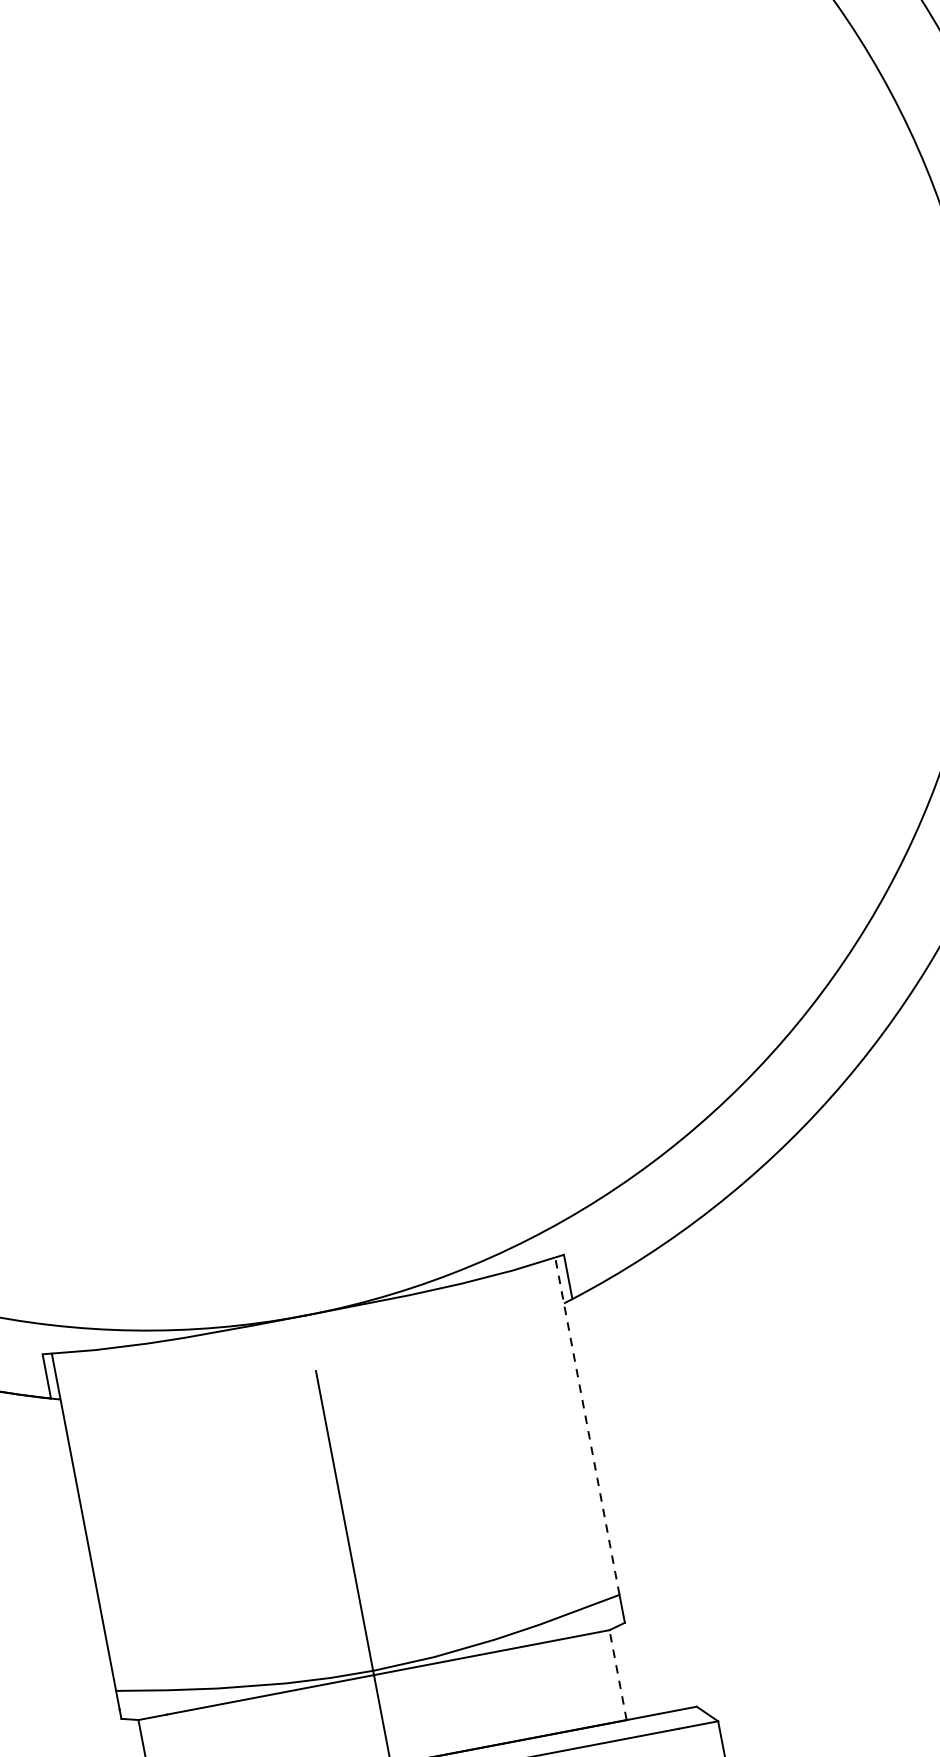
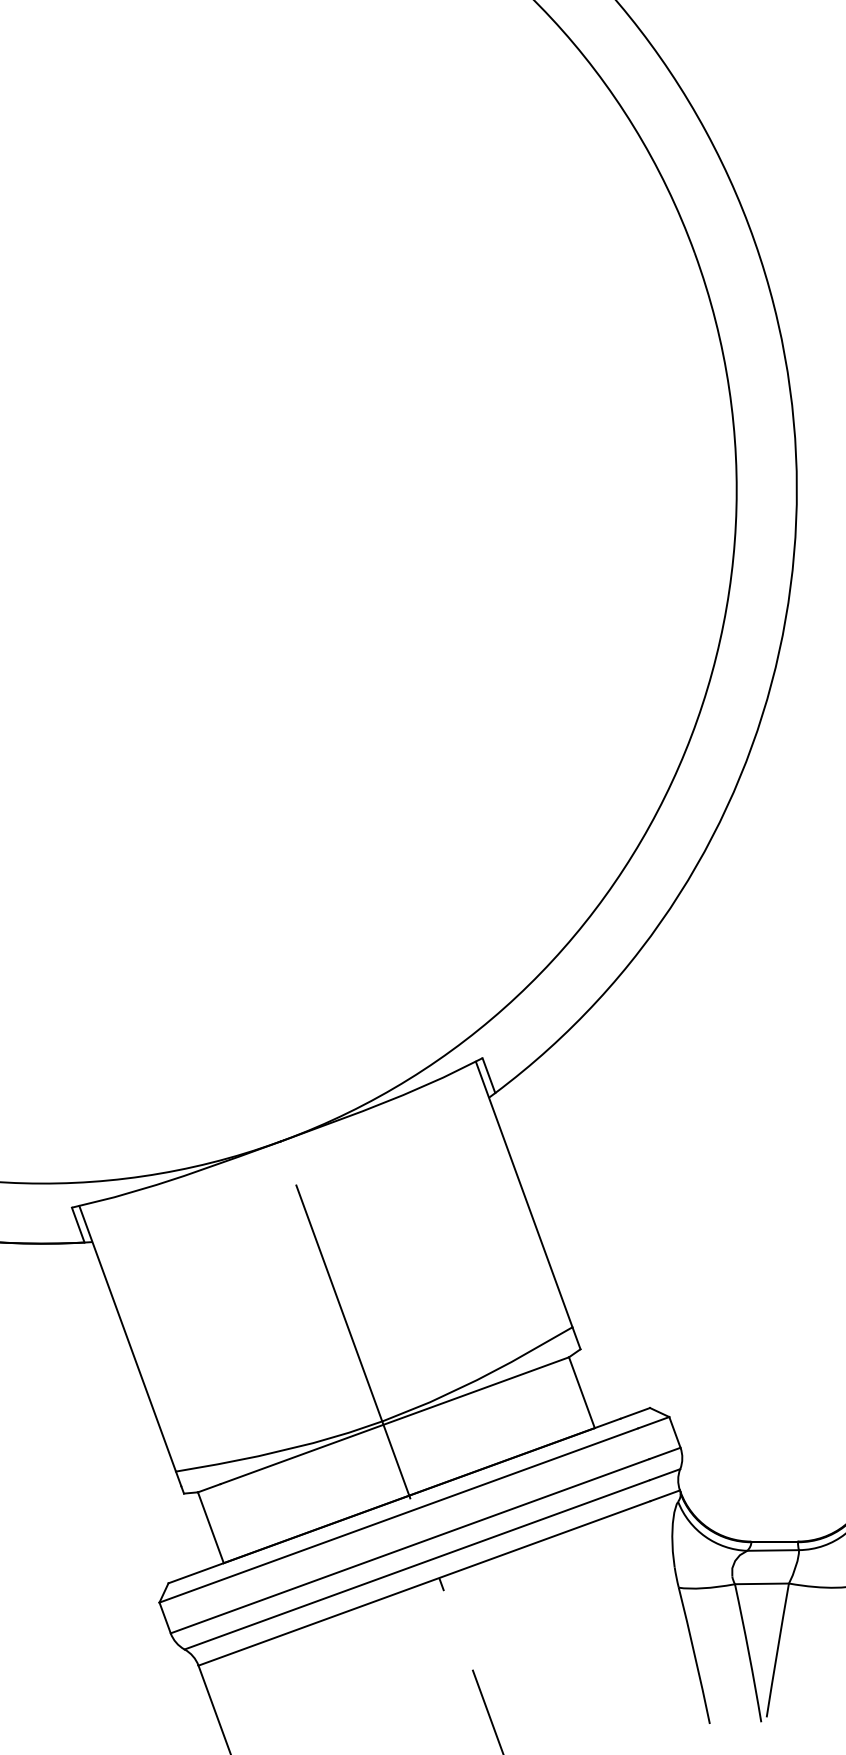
line: (587, 1426) -> (524, 1194), dashed -> solid
line: (617, 1674) -> (581, 1392), dashed -> solid

